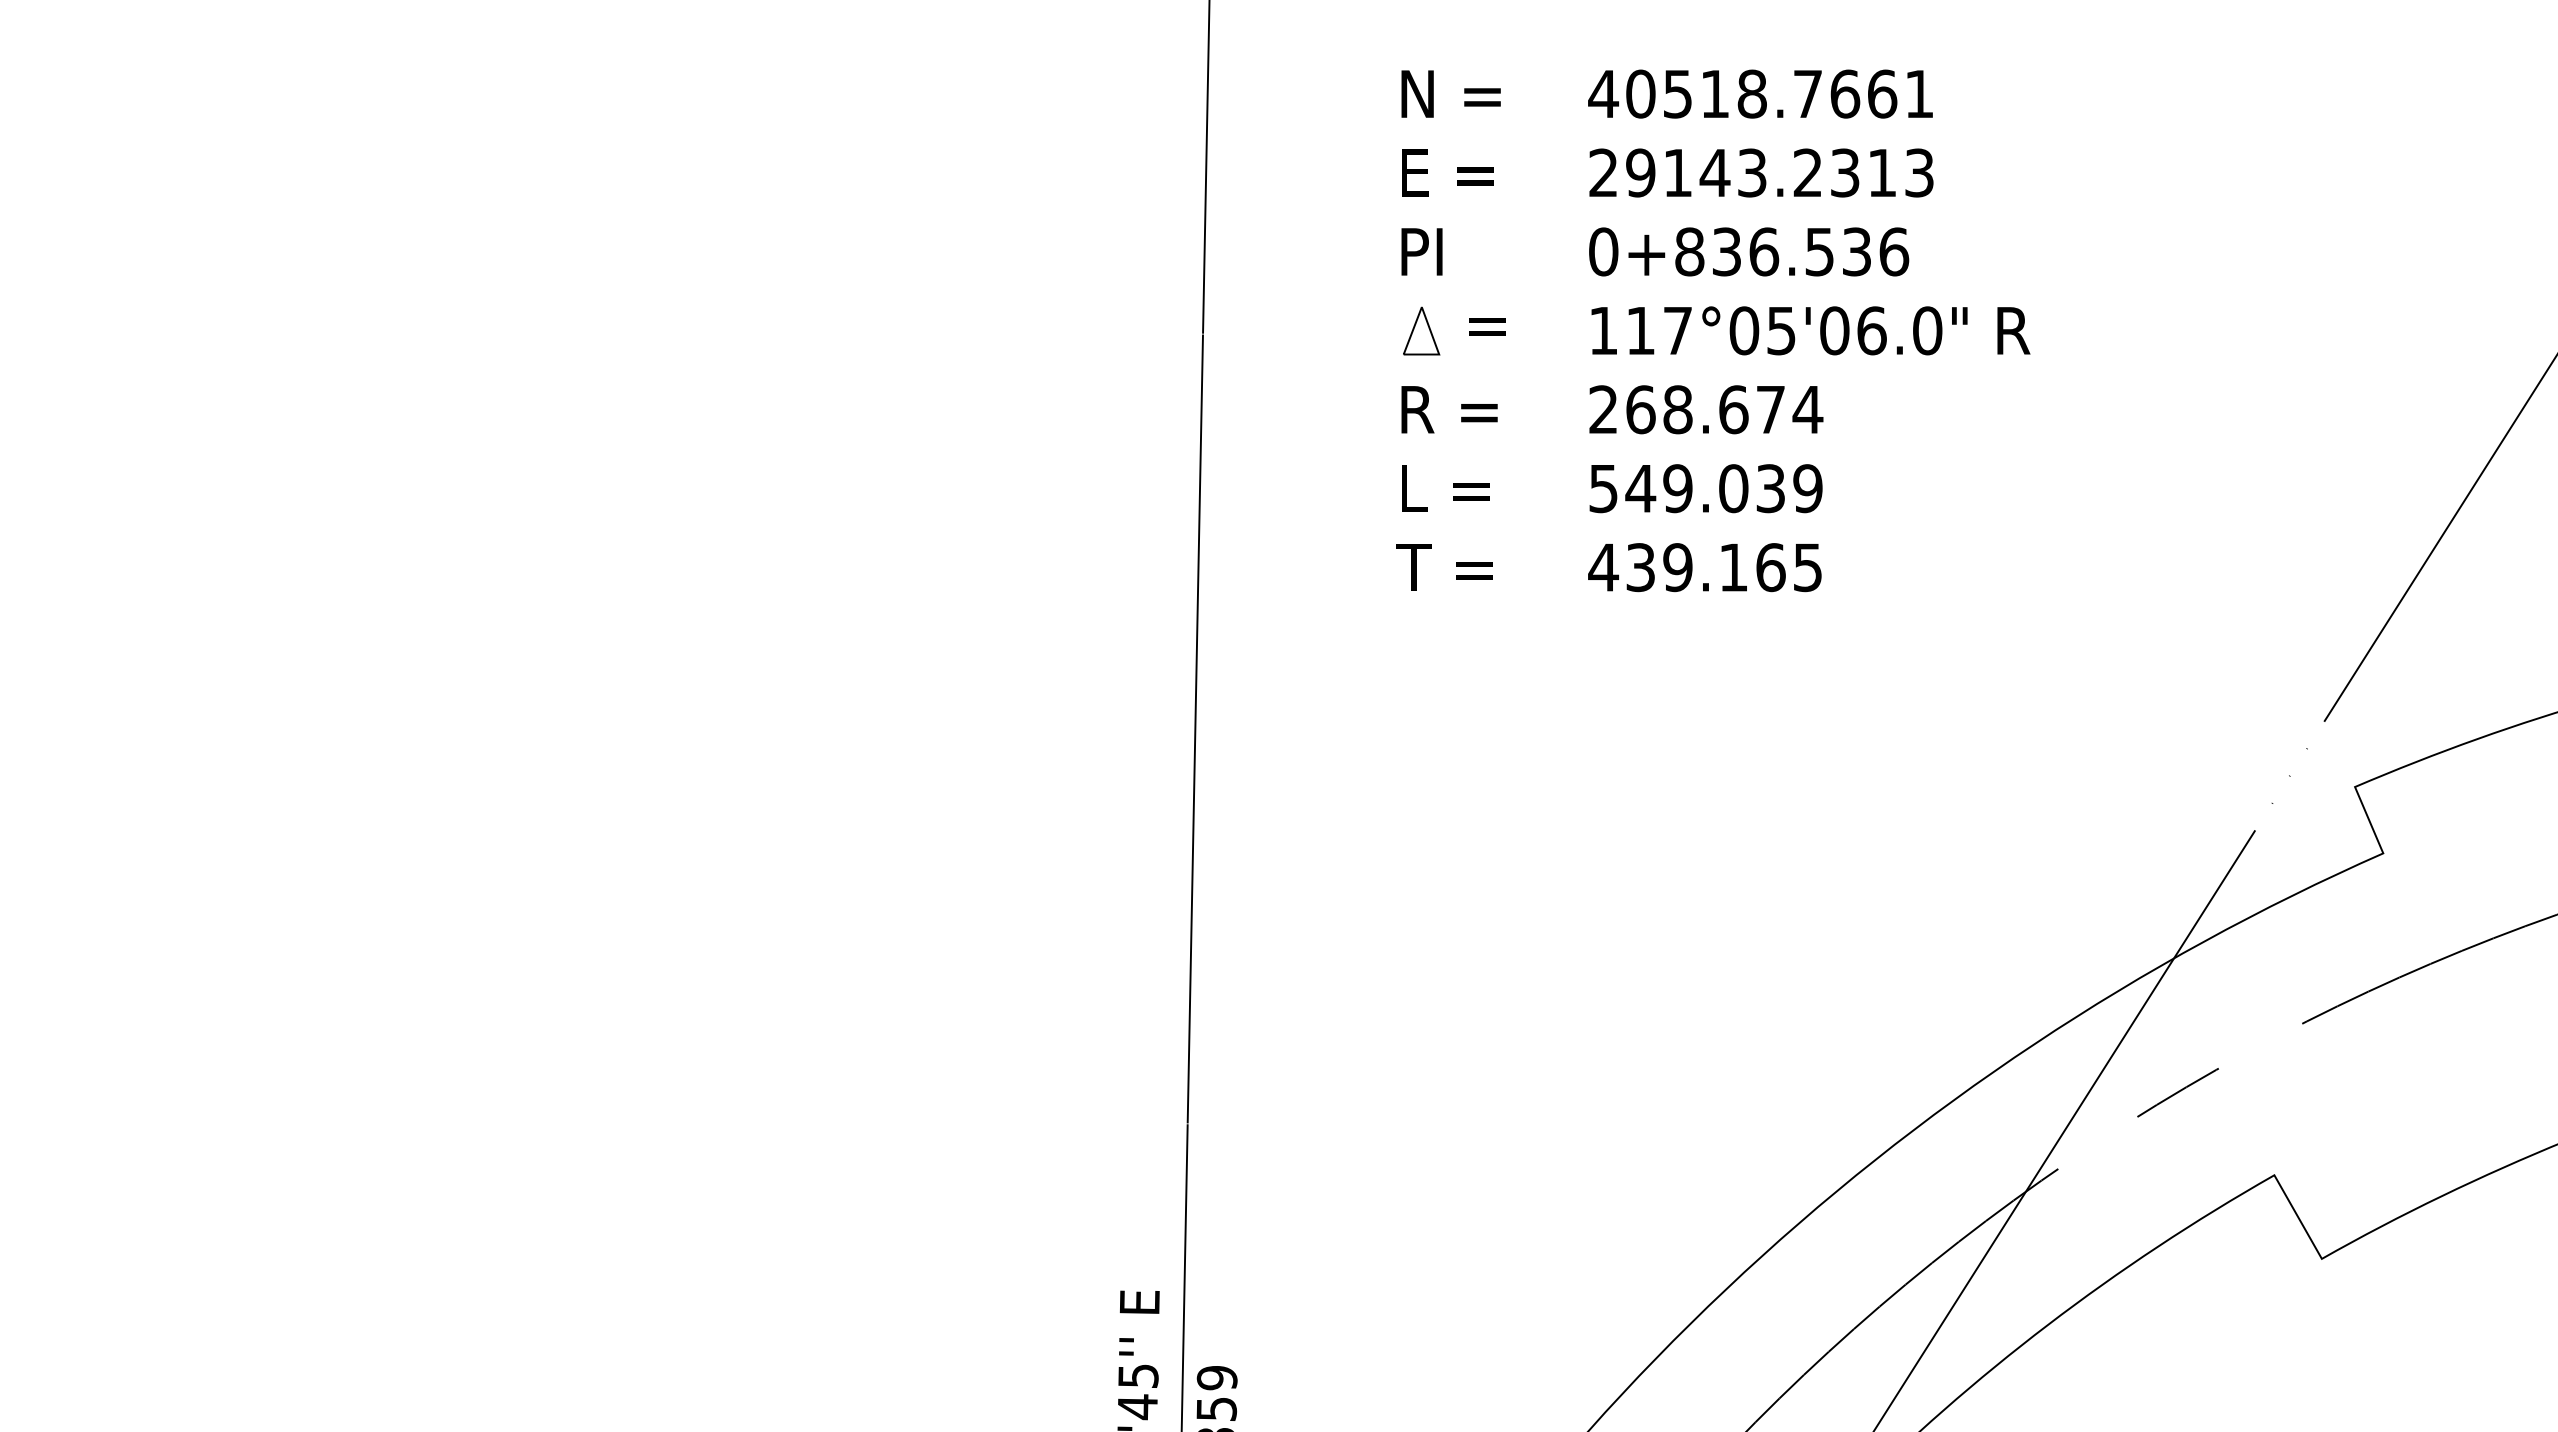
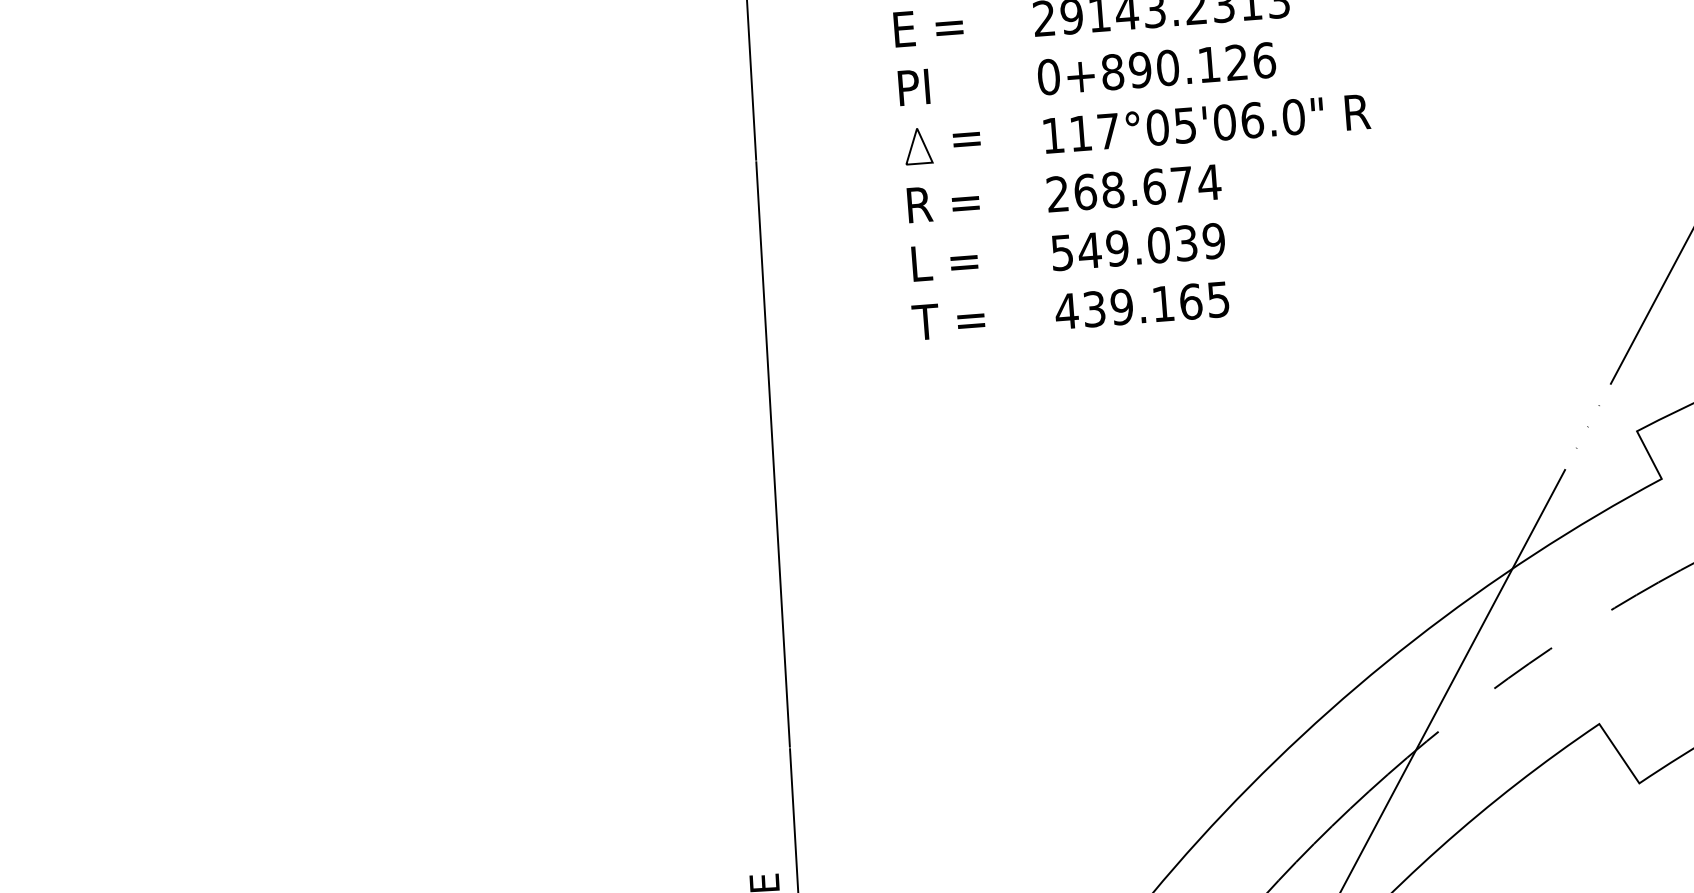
text: (1791, 251) -> (1188, 66), 0+836.536 -> 0+890.126

